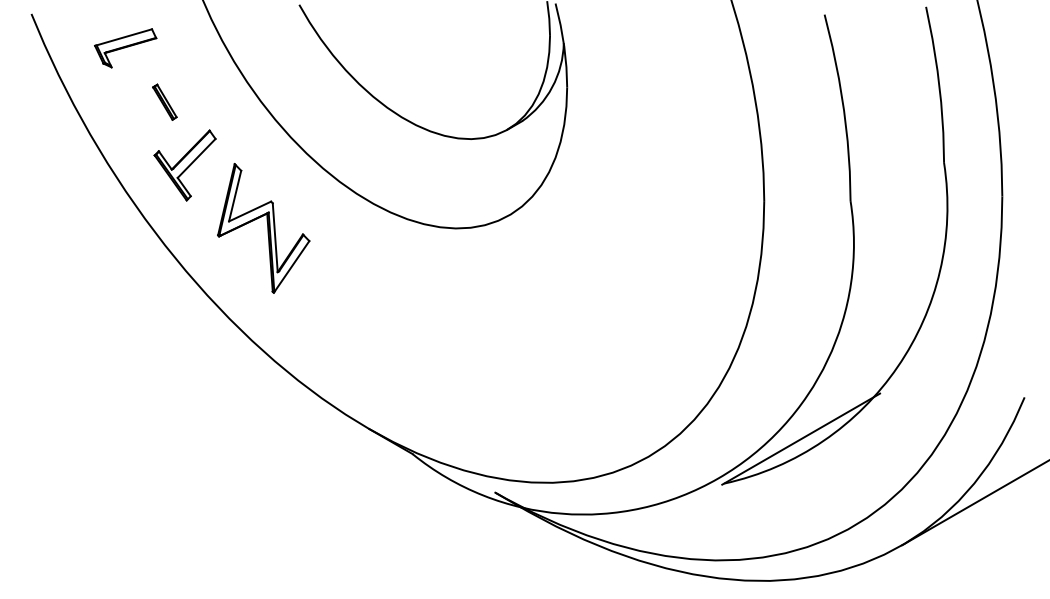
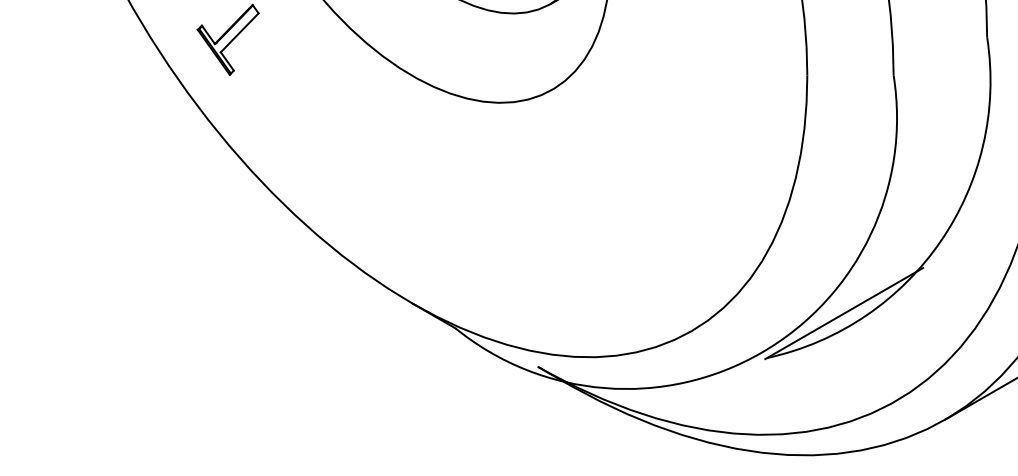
part: (263, 228) -> (306, 102), removed

